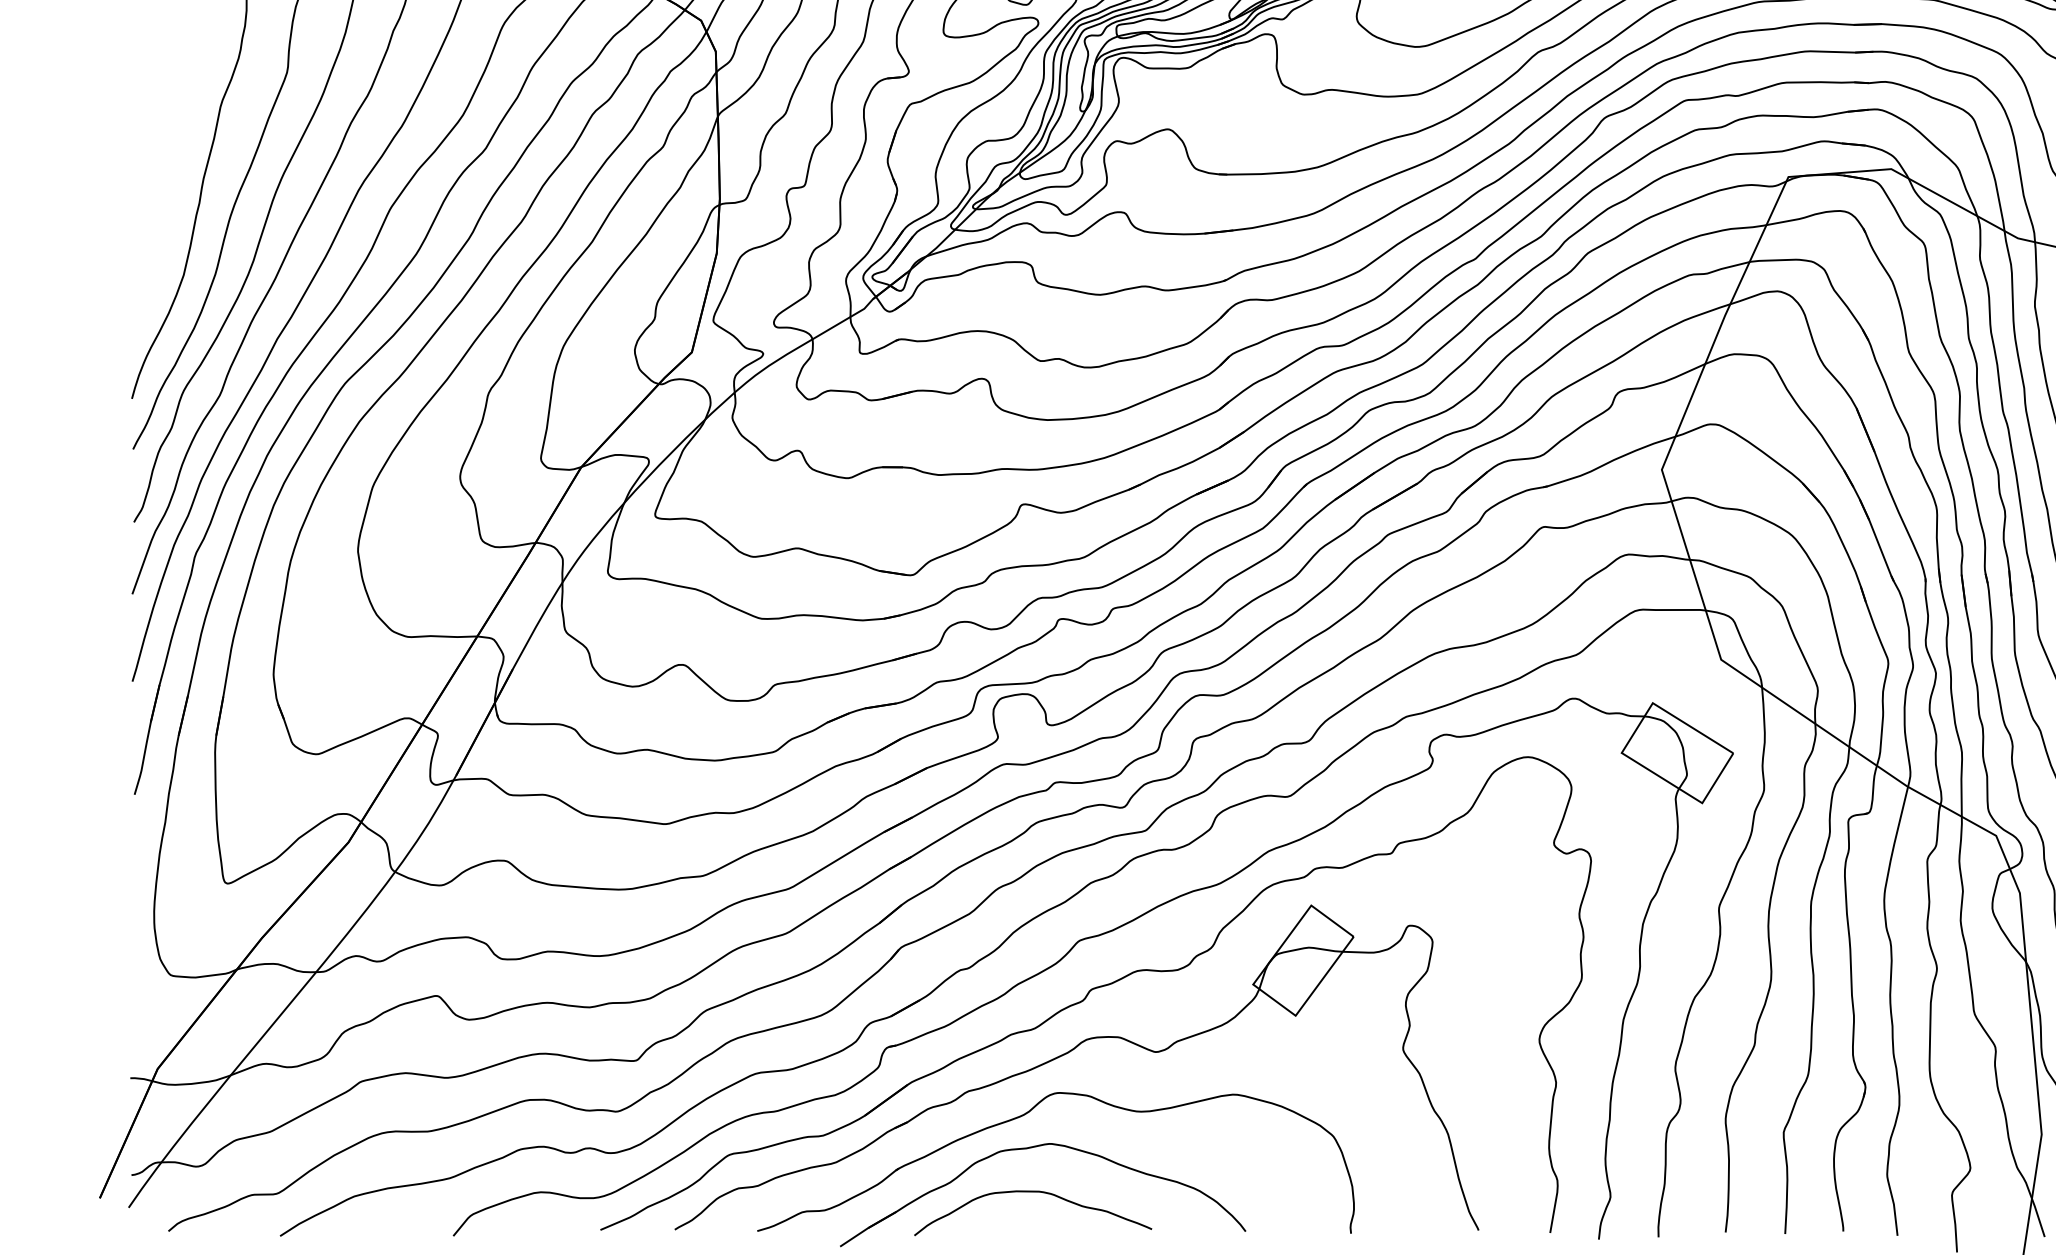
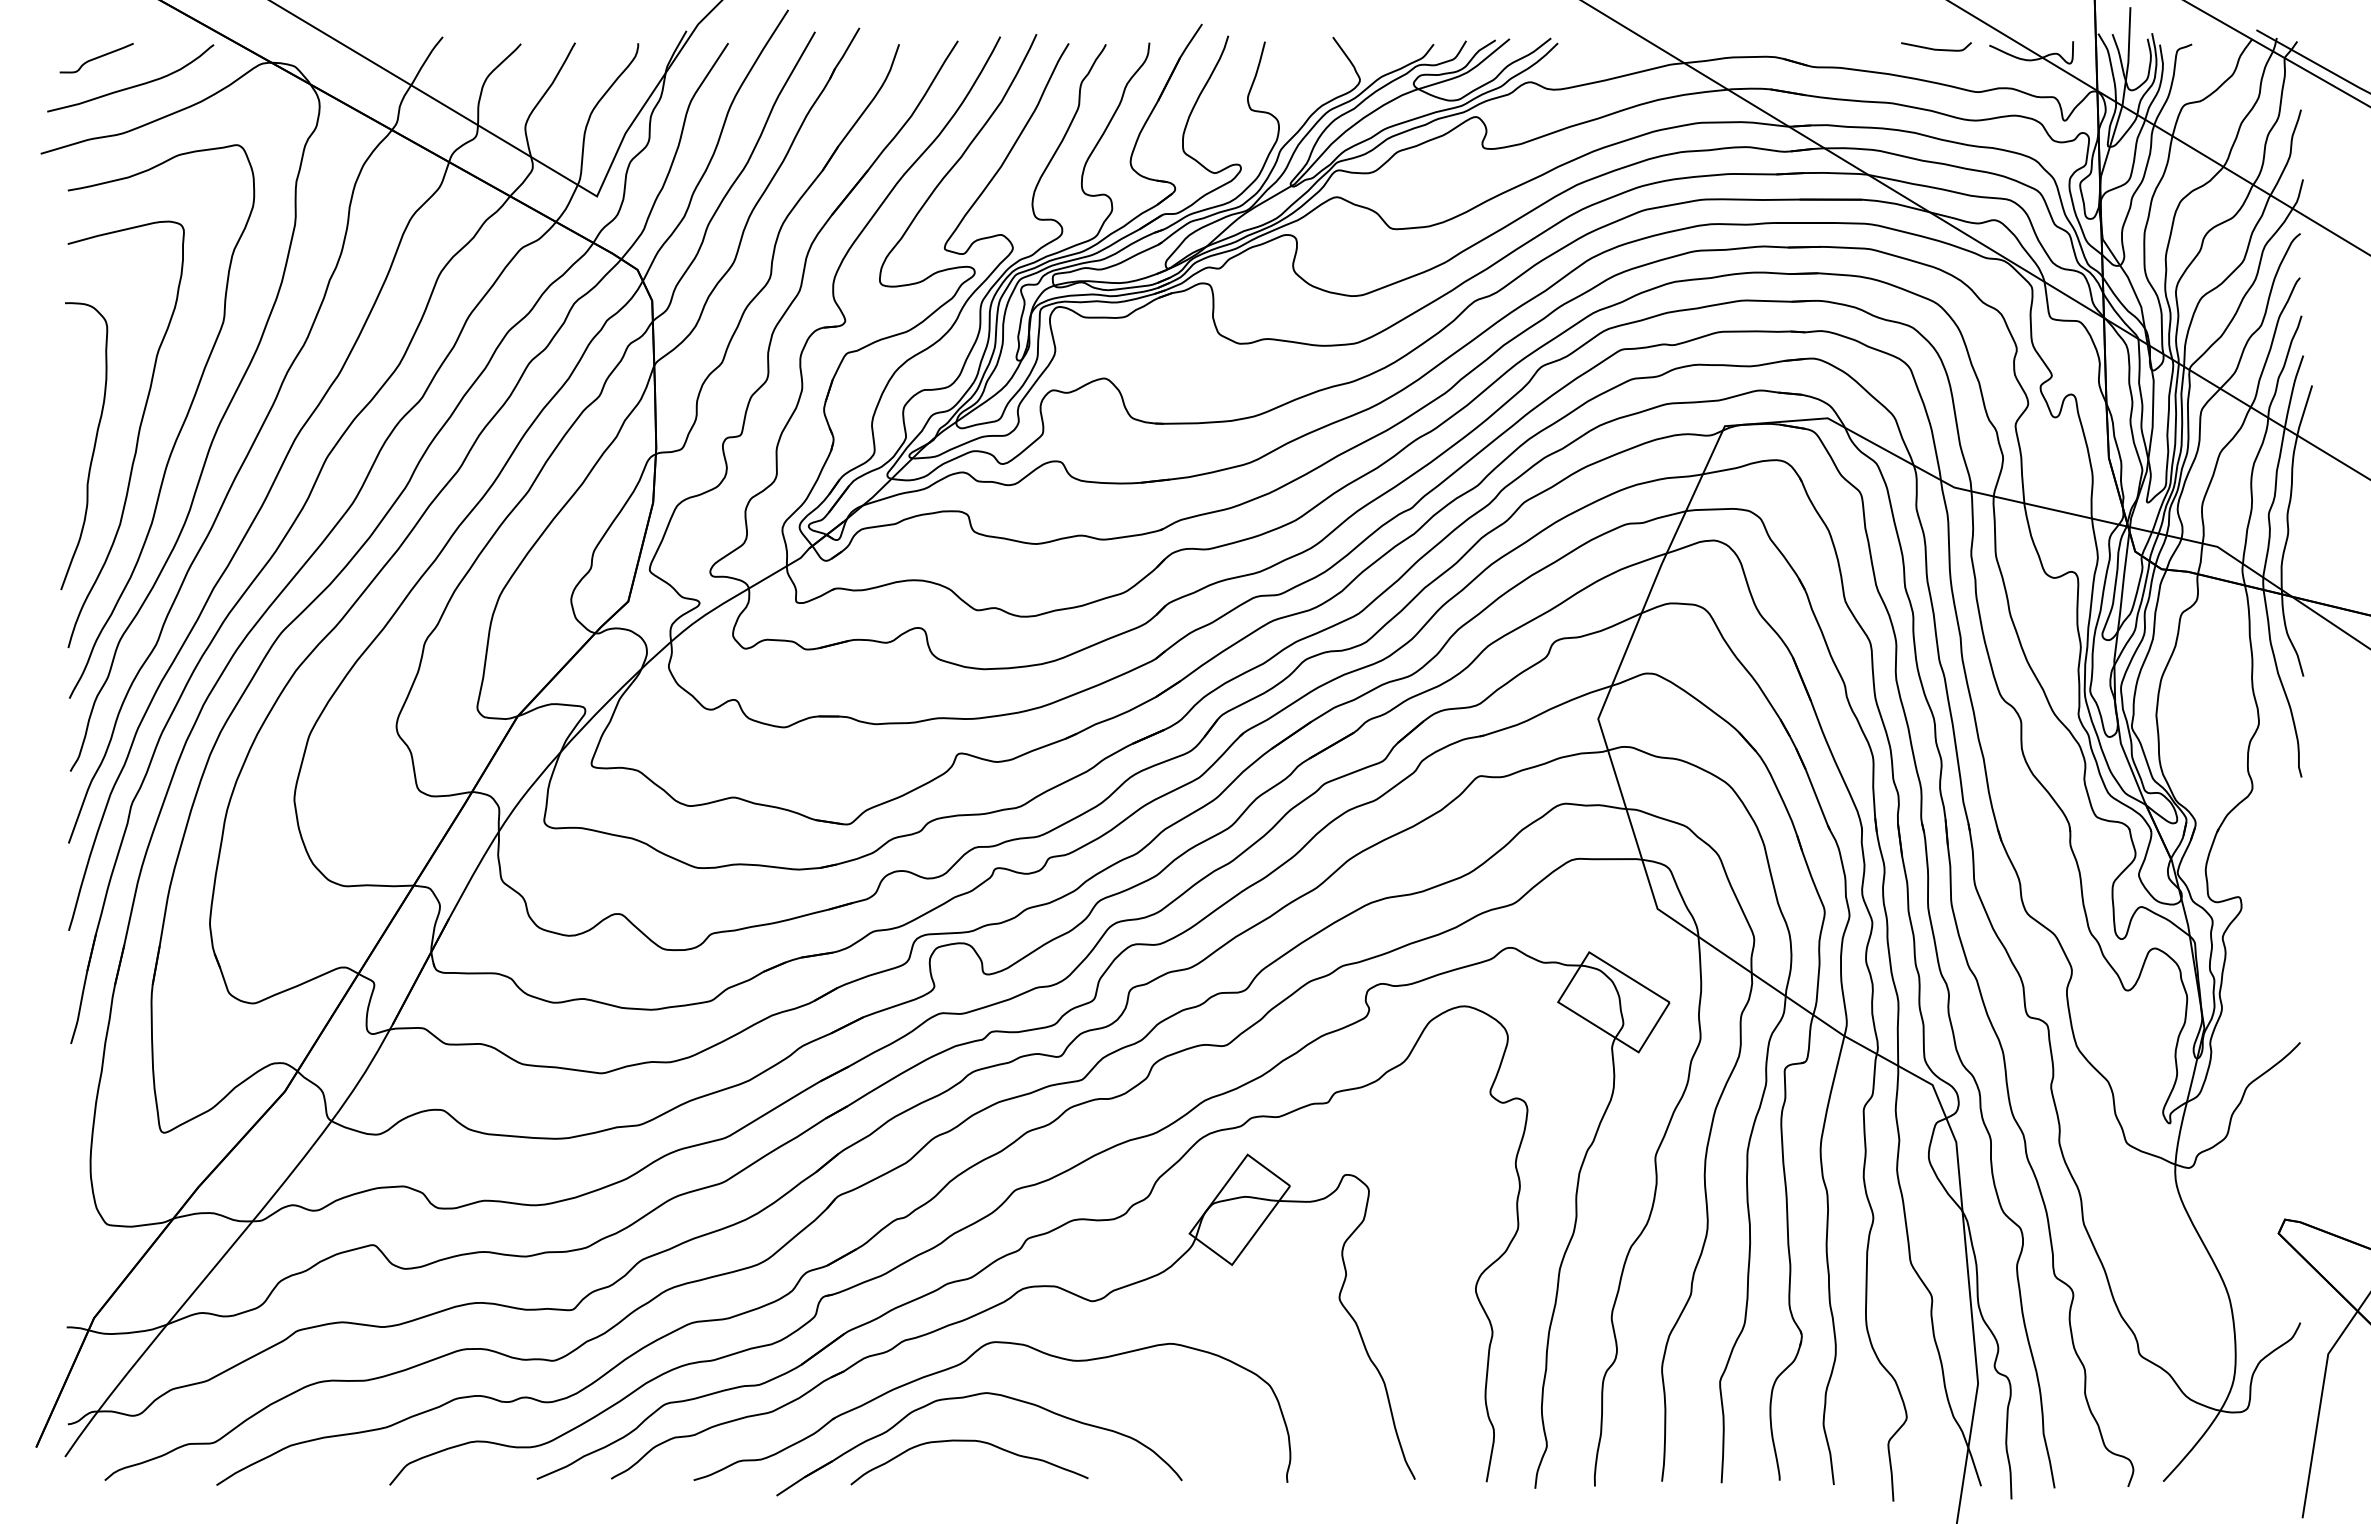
curve: (157, 197) -> (93, 446), added

